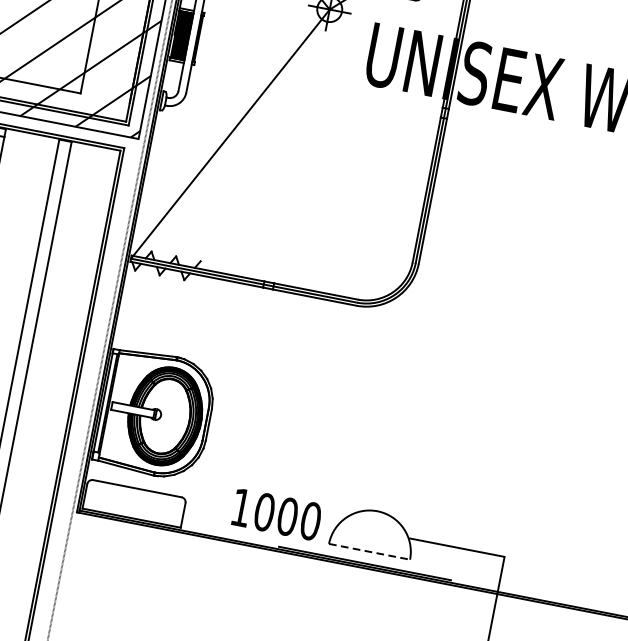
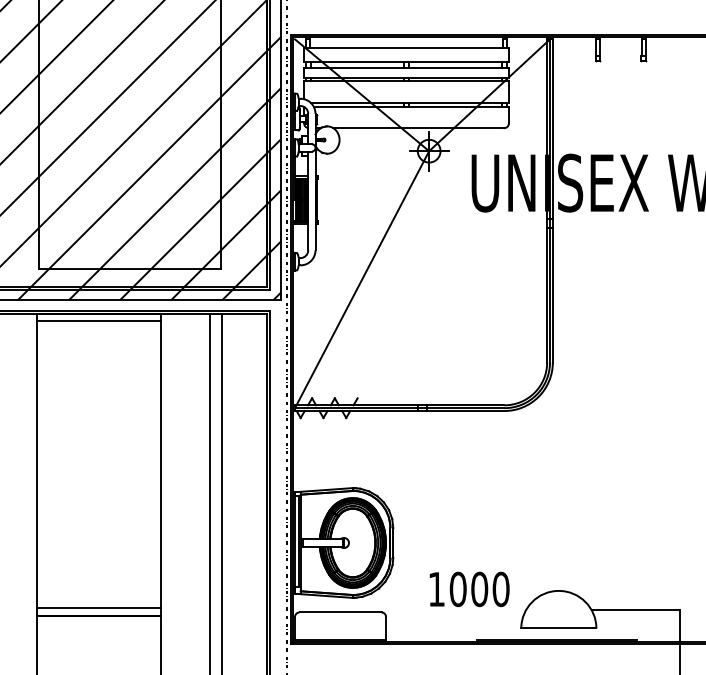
text: (276, 514) -> (469, 589), moved
line: (369, 551) -> (558, 628), dashed -> solid

